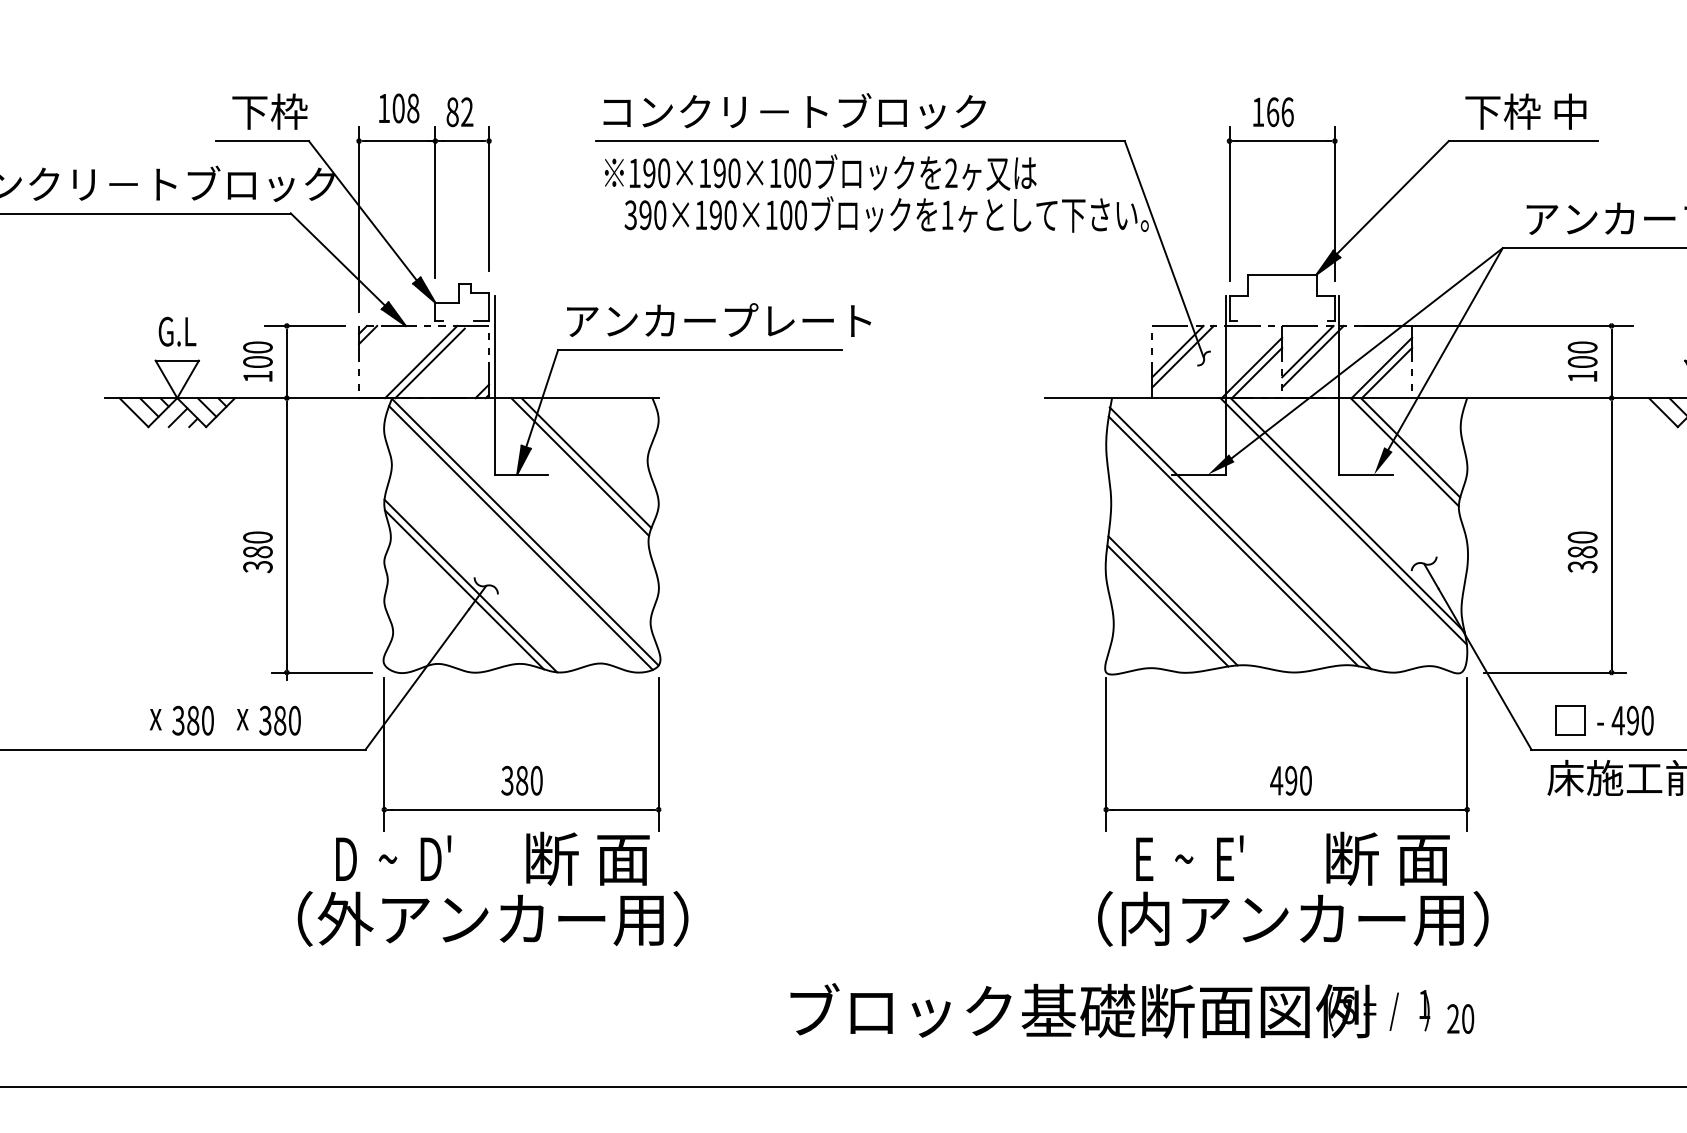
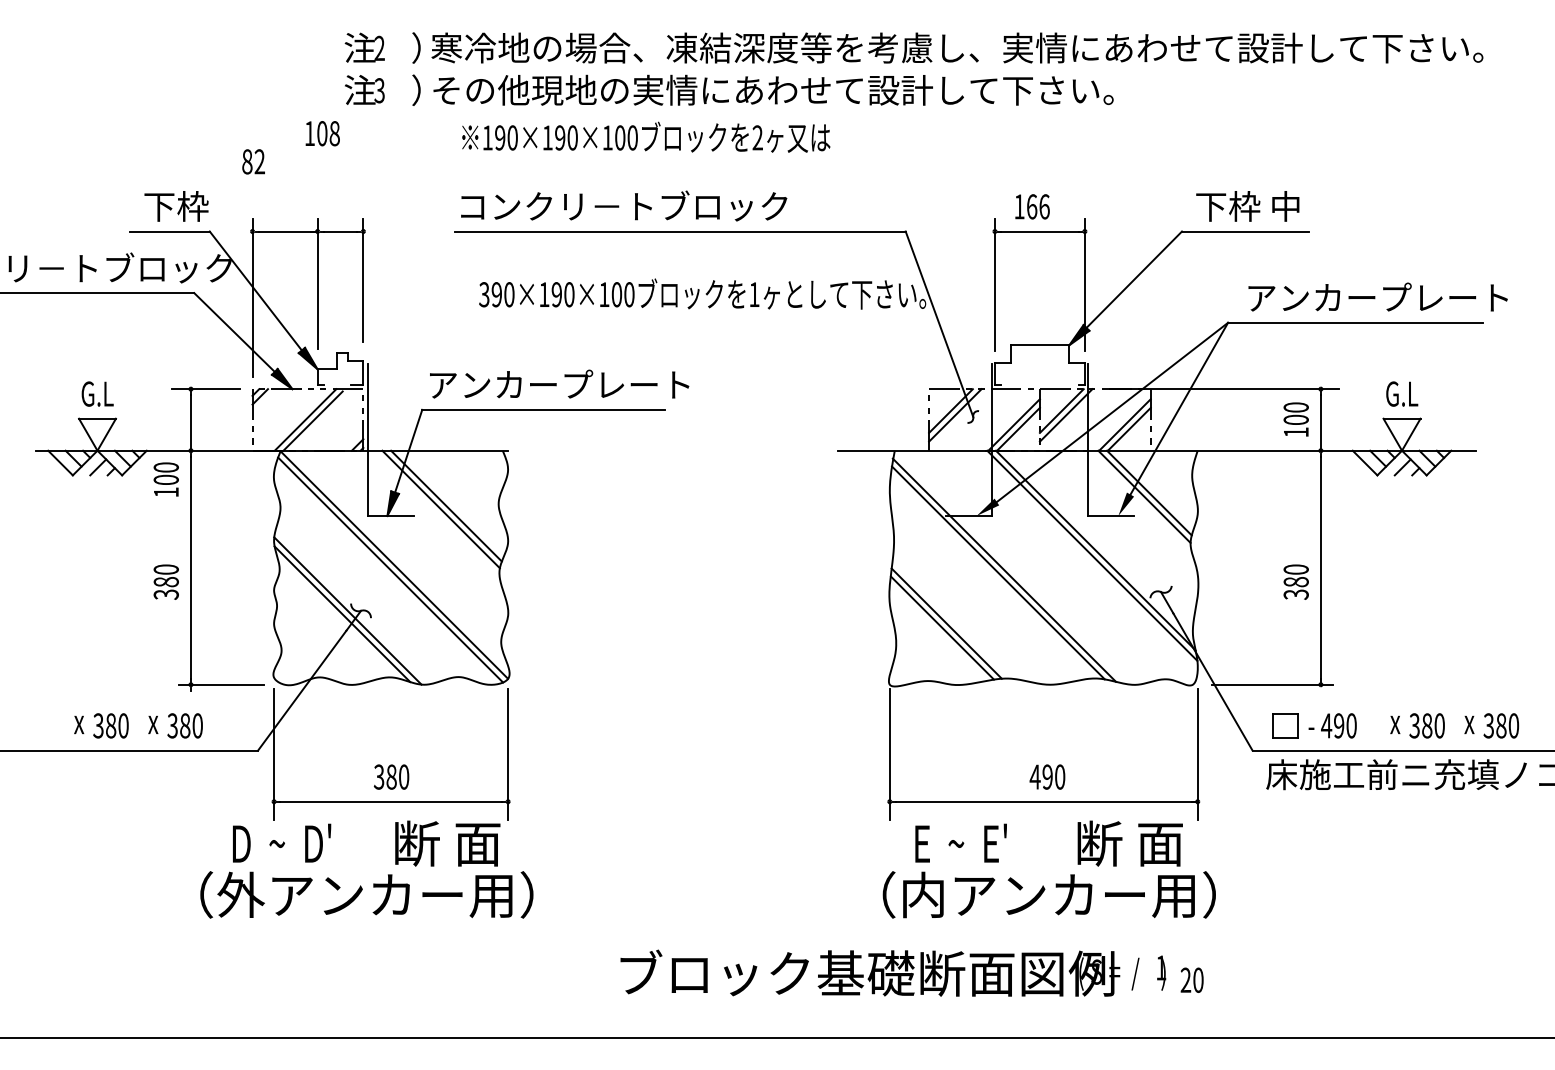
text: (398, 108) -> (322, 133), moved
text: (459, 111) -> (253, 161), moved
text: (820, 171) -> (646, 136), moved
text: (257, 361) -> (165, 479), moved

